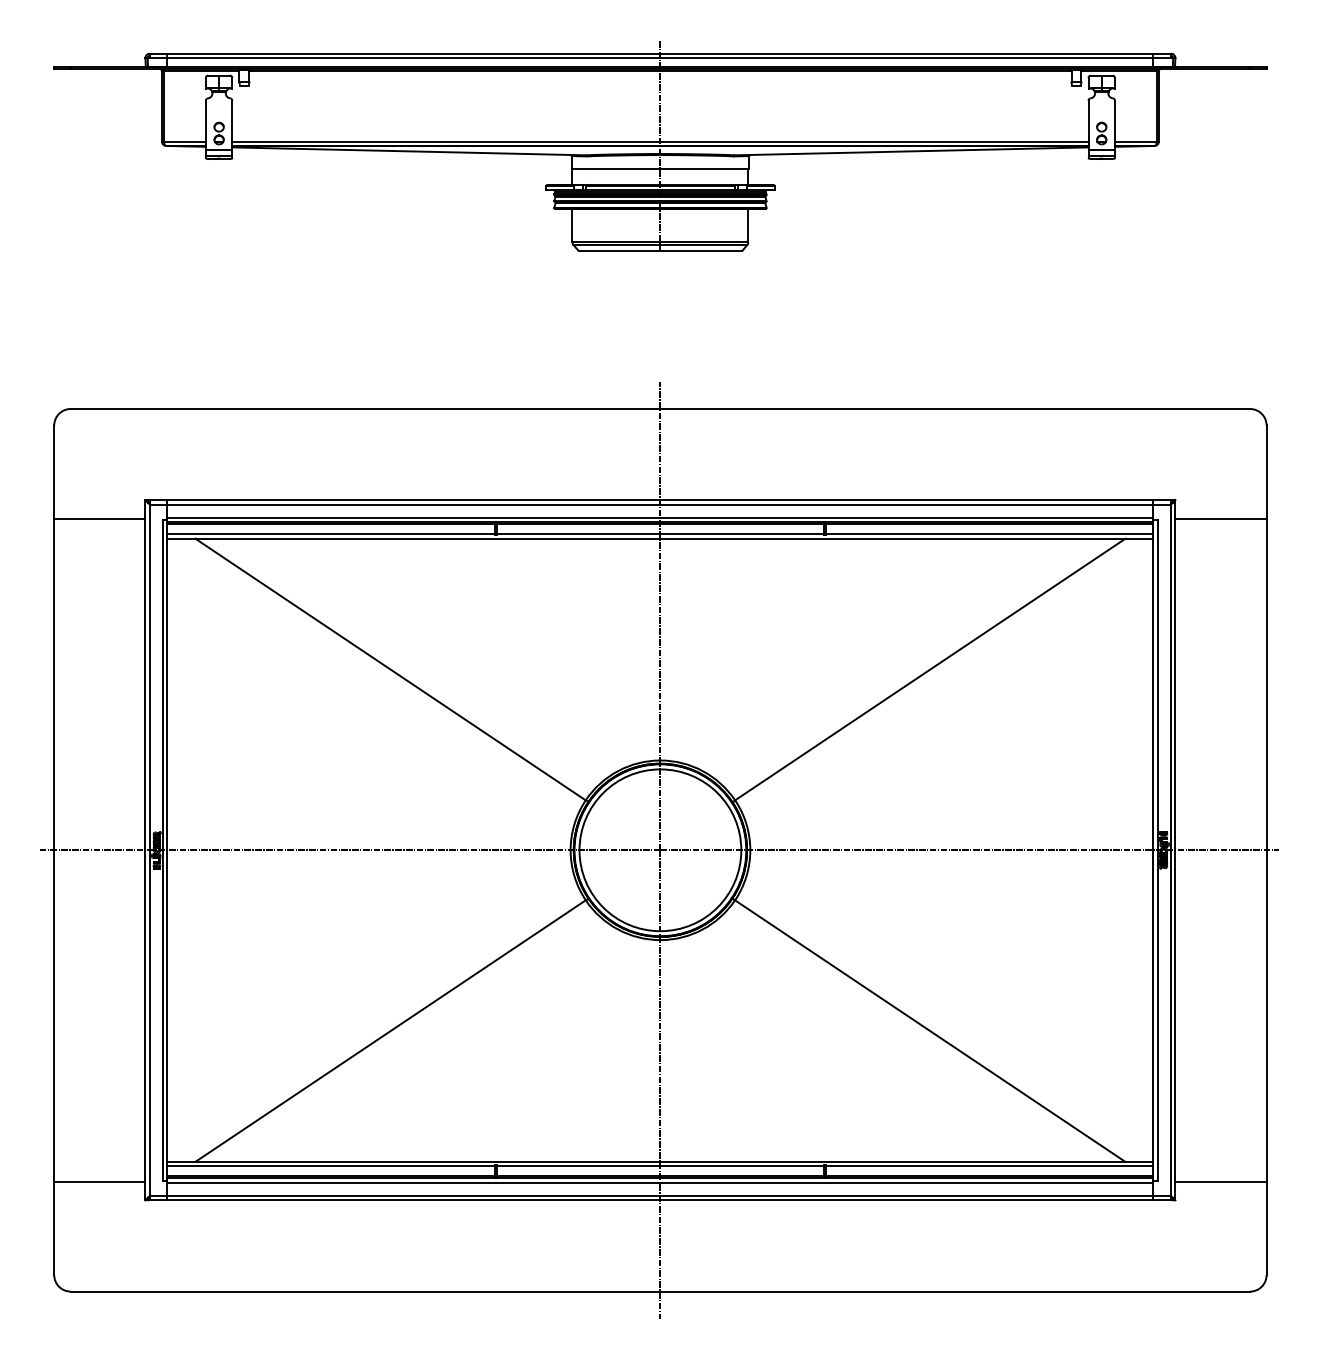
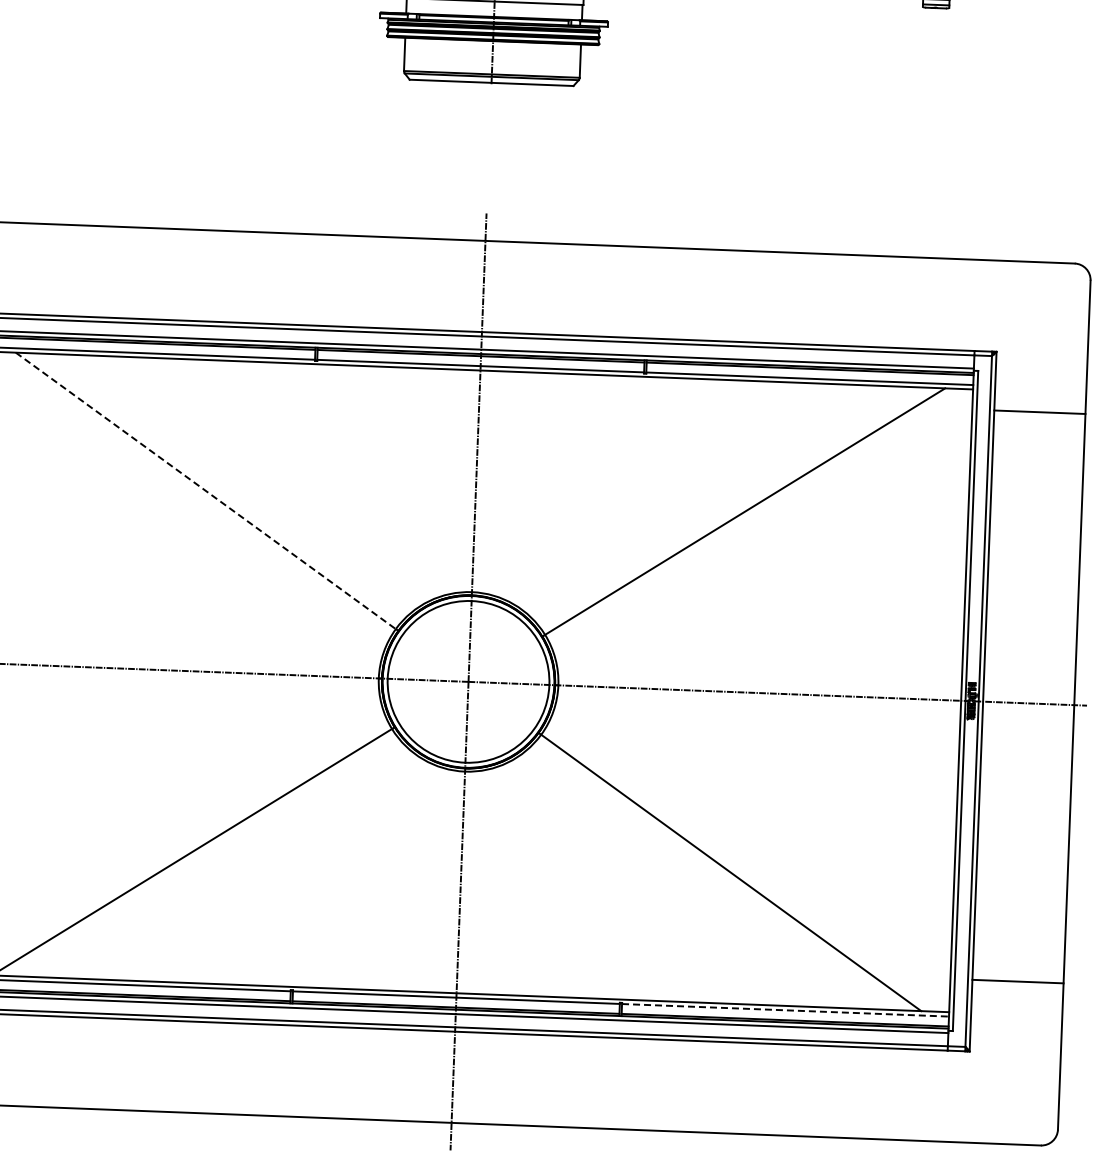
line: (1220, 518) -> (1039, 411), moved
line: (391, 669) -> (206, 490), solid -> dashed
line: (989, 1166) -> (785, 1010), solid -> dashed
line: (1220, 1181) -> (1017, 981), moved

